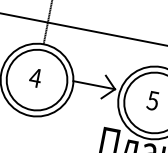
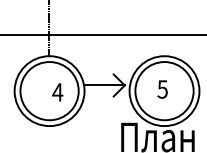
text: (35, 78) -> (57, 92), moved

